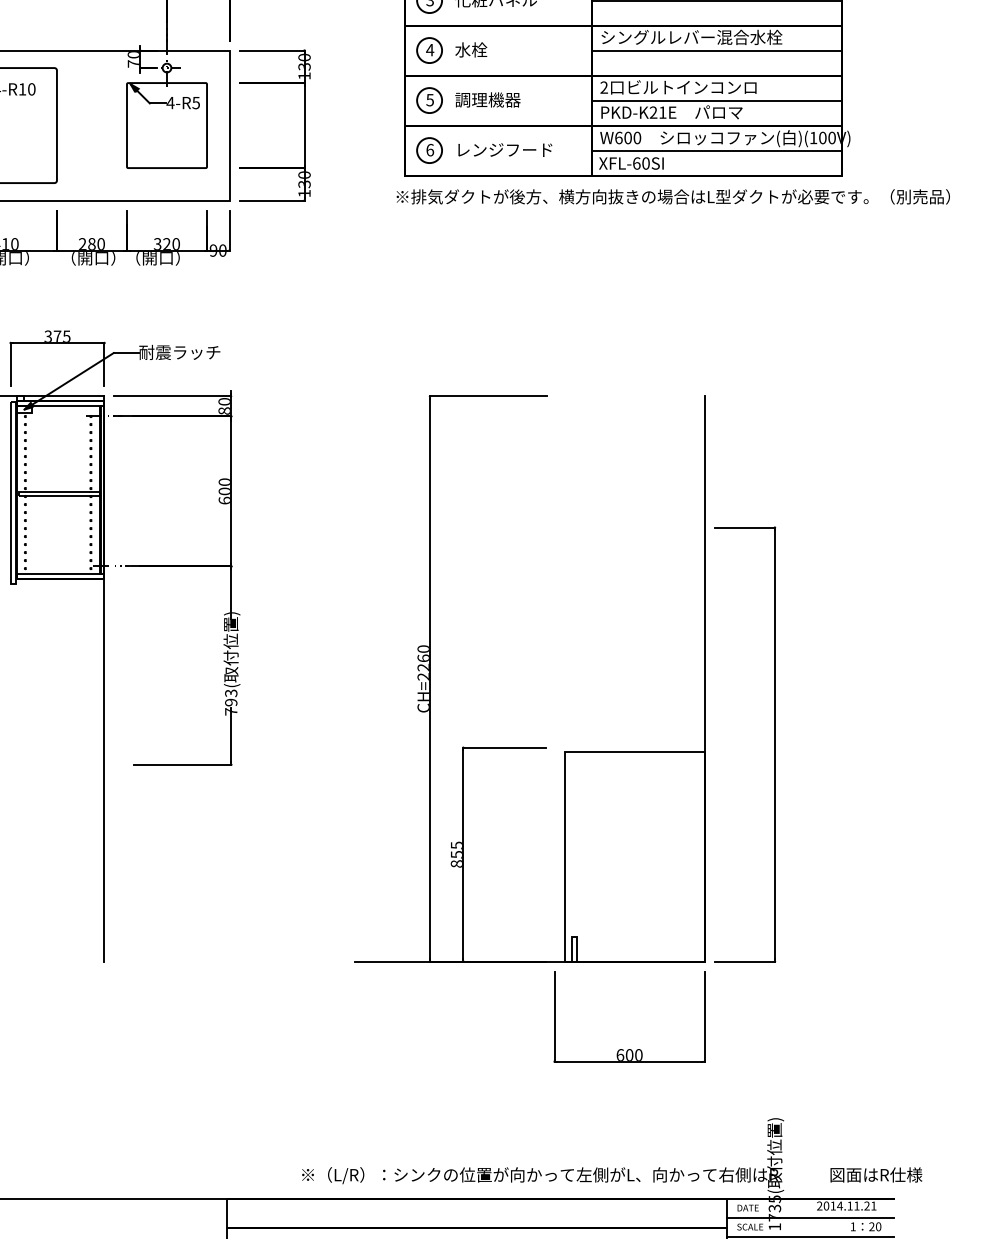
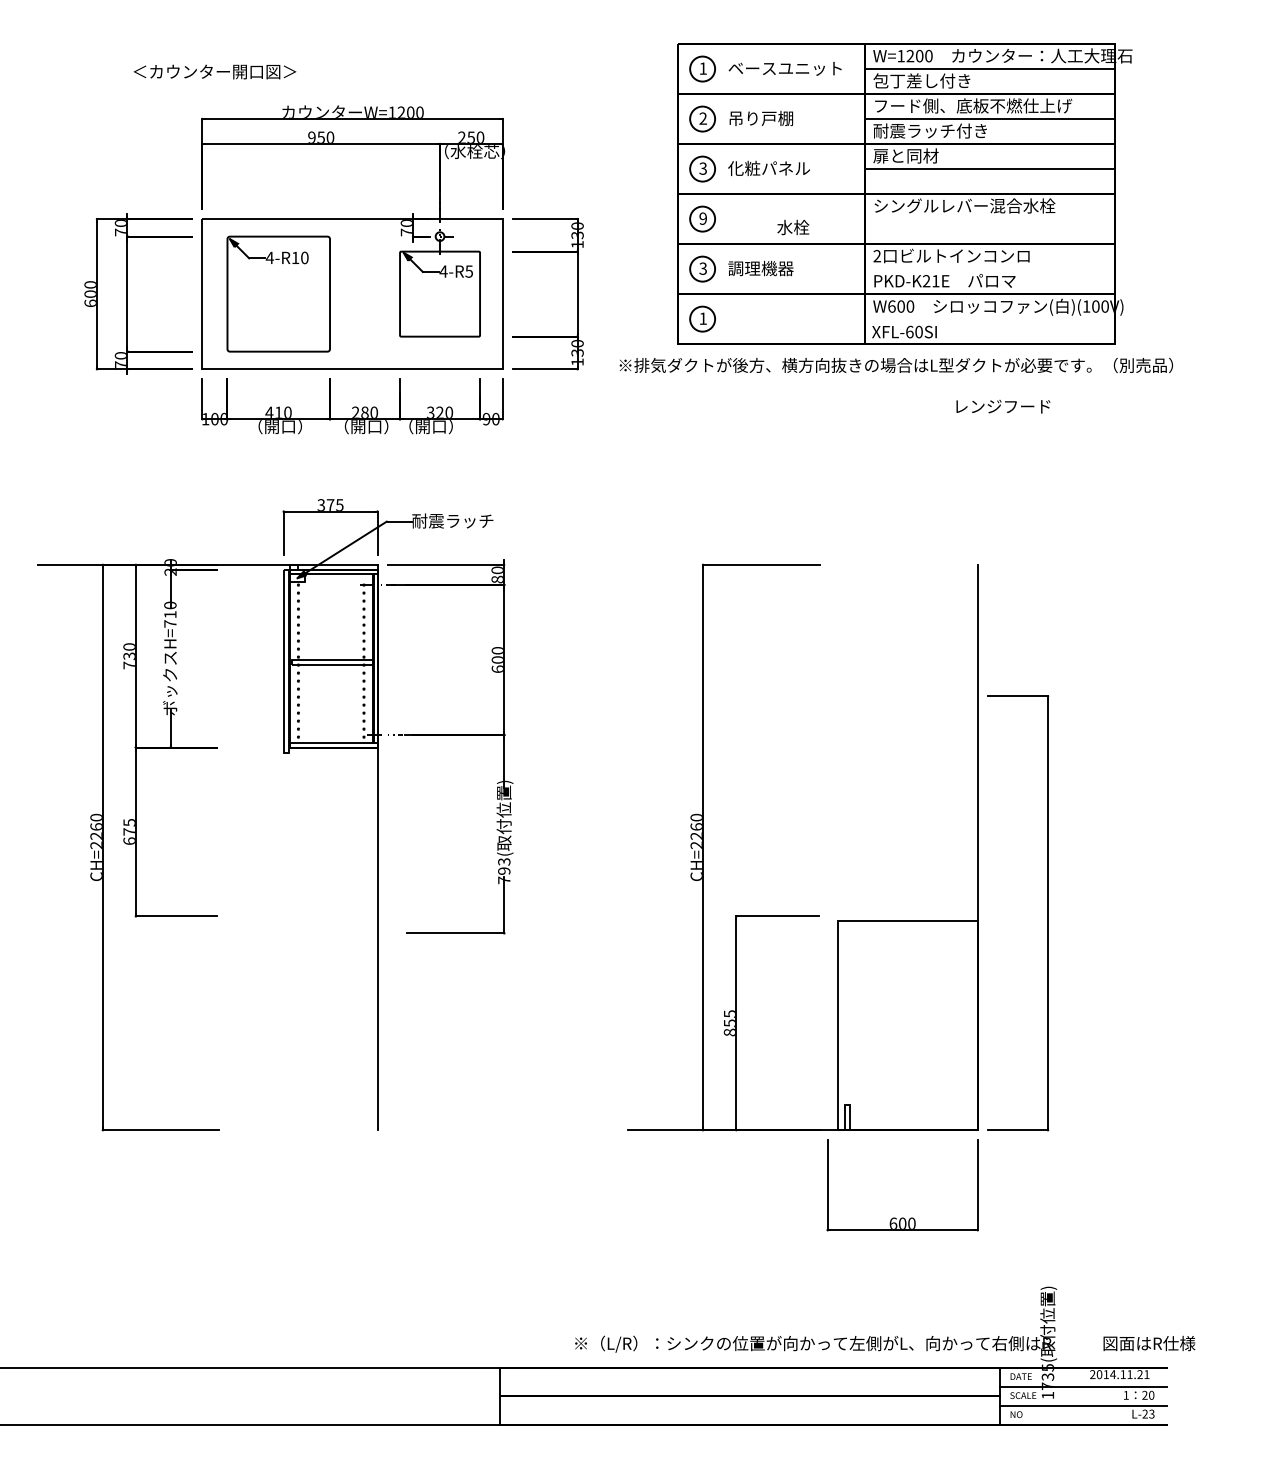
text: (430, 49) -> (703, 218), 4 -> 9
text: (471, 49) -> (793, 227), moved
line: (717, 50) -> (990, 219), removed
text: (429, 99) -> (702, 268), 5 -> 3
line: (717, 100) -> (990, 269), removed
text: (430, 149) -> (703, 318), 6 -> 1
text: (505, 149) -> (1003, 406), moved
line: (717, 150) -> (990, 319), removed
text: (672, 195) -> (895, 364), moved

